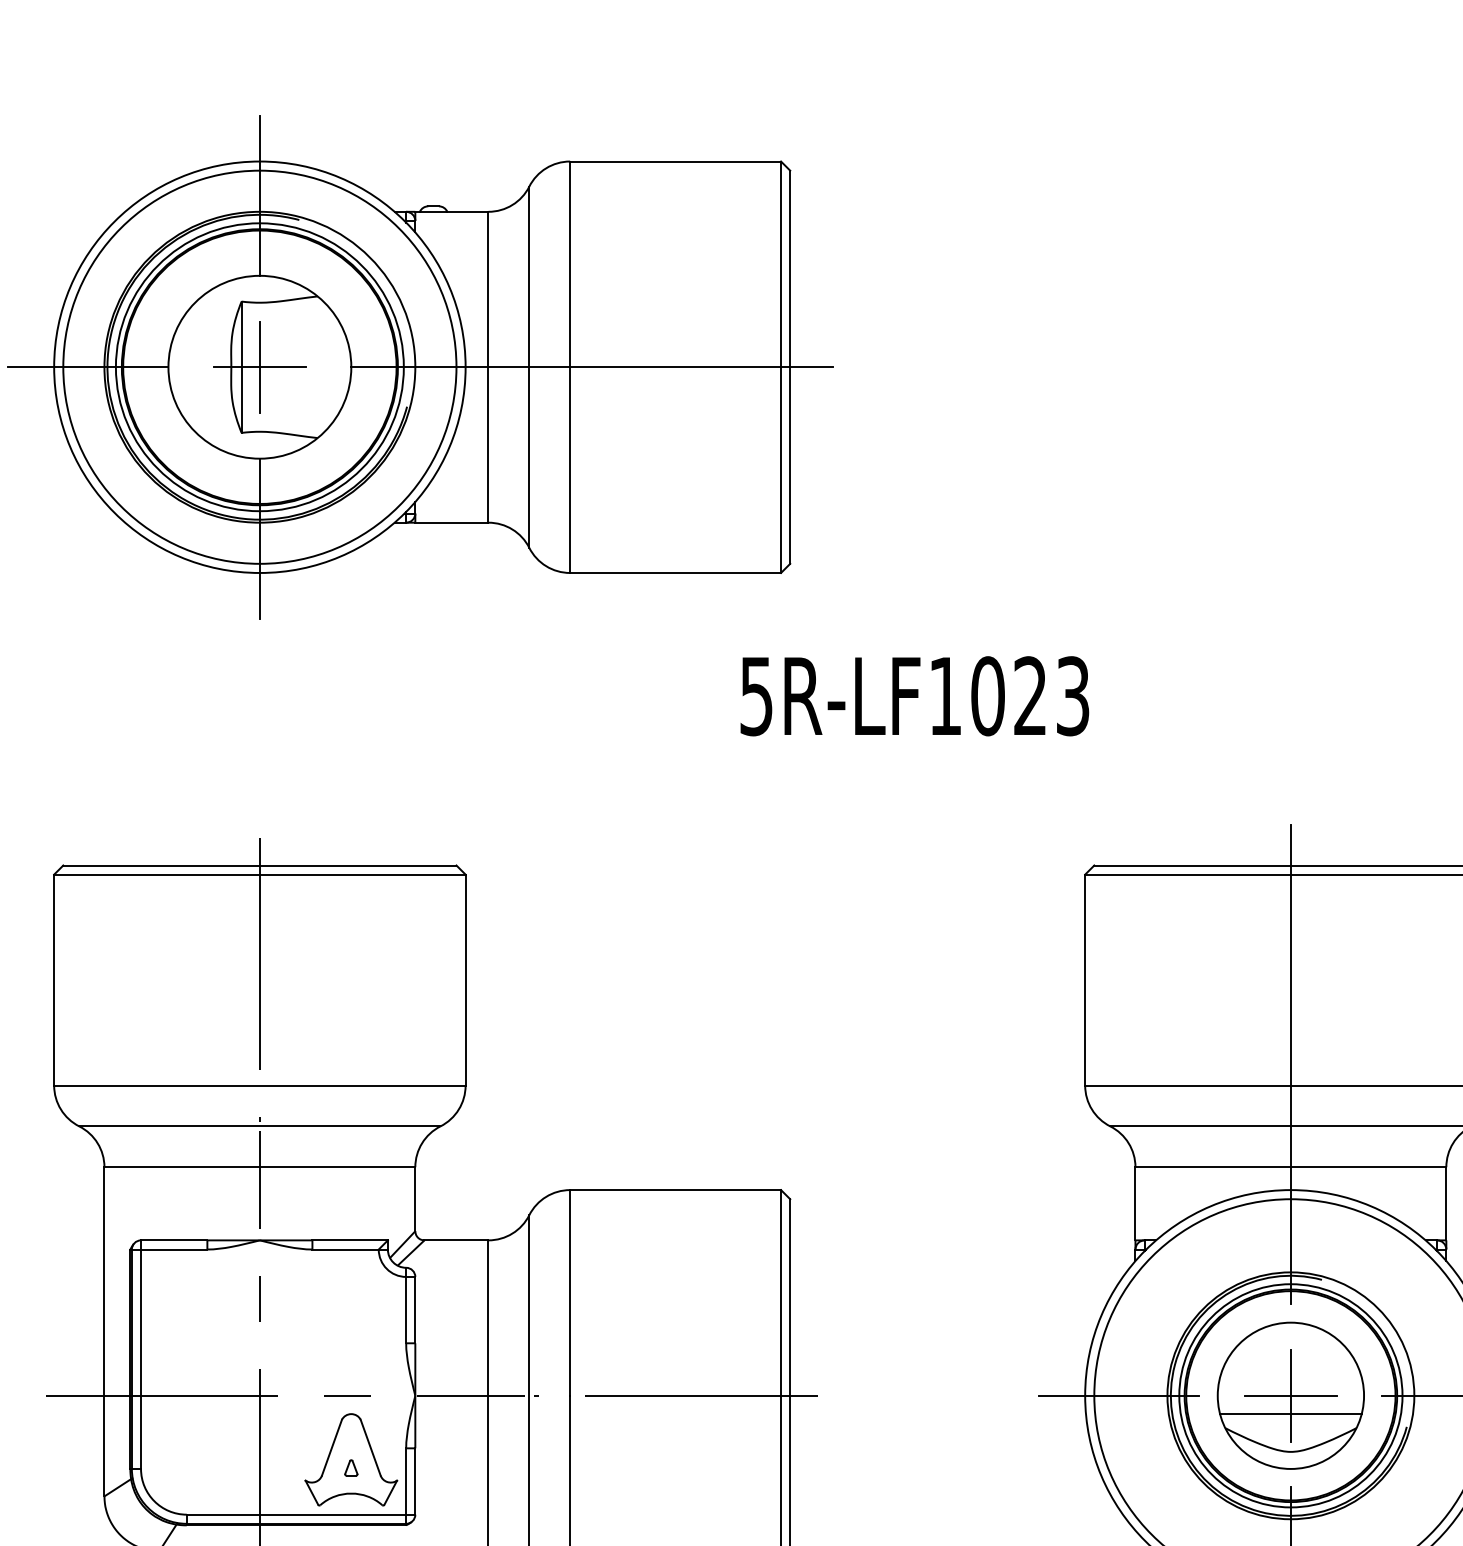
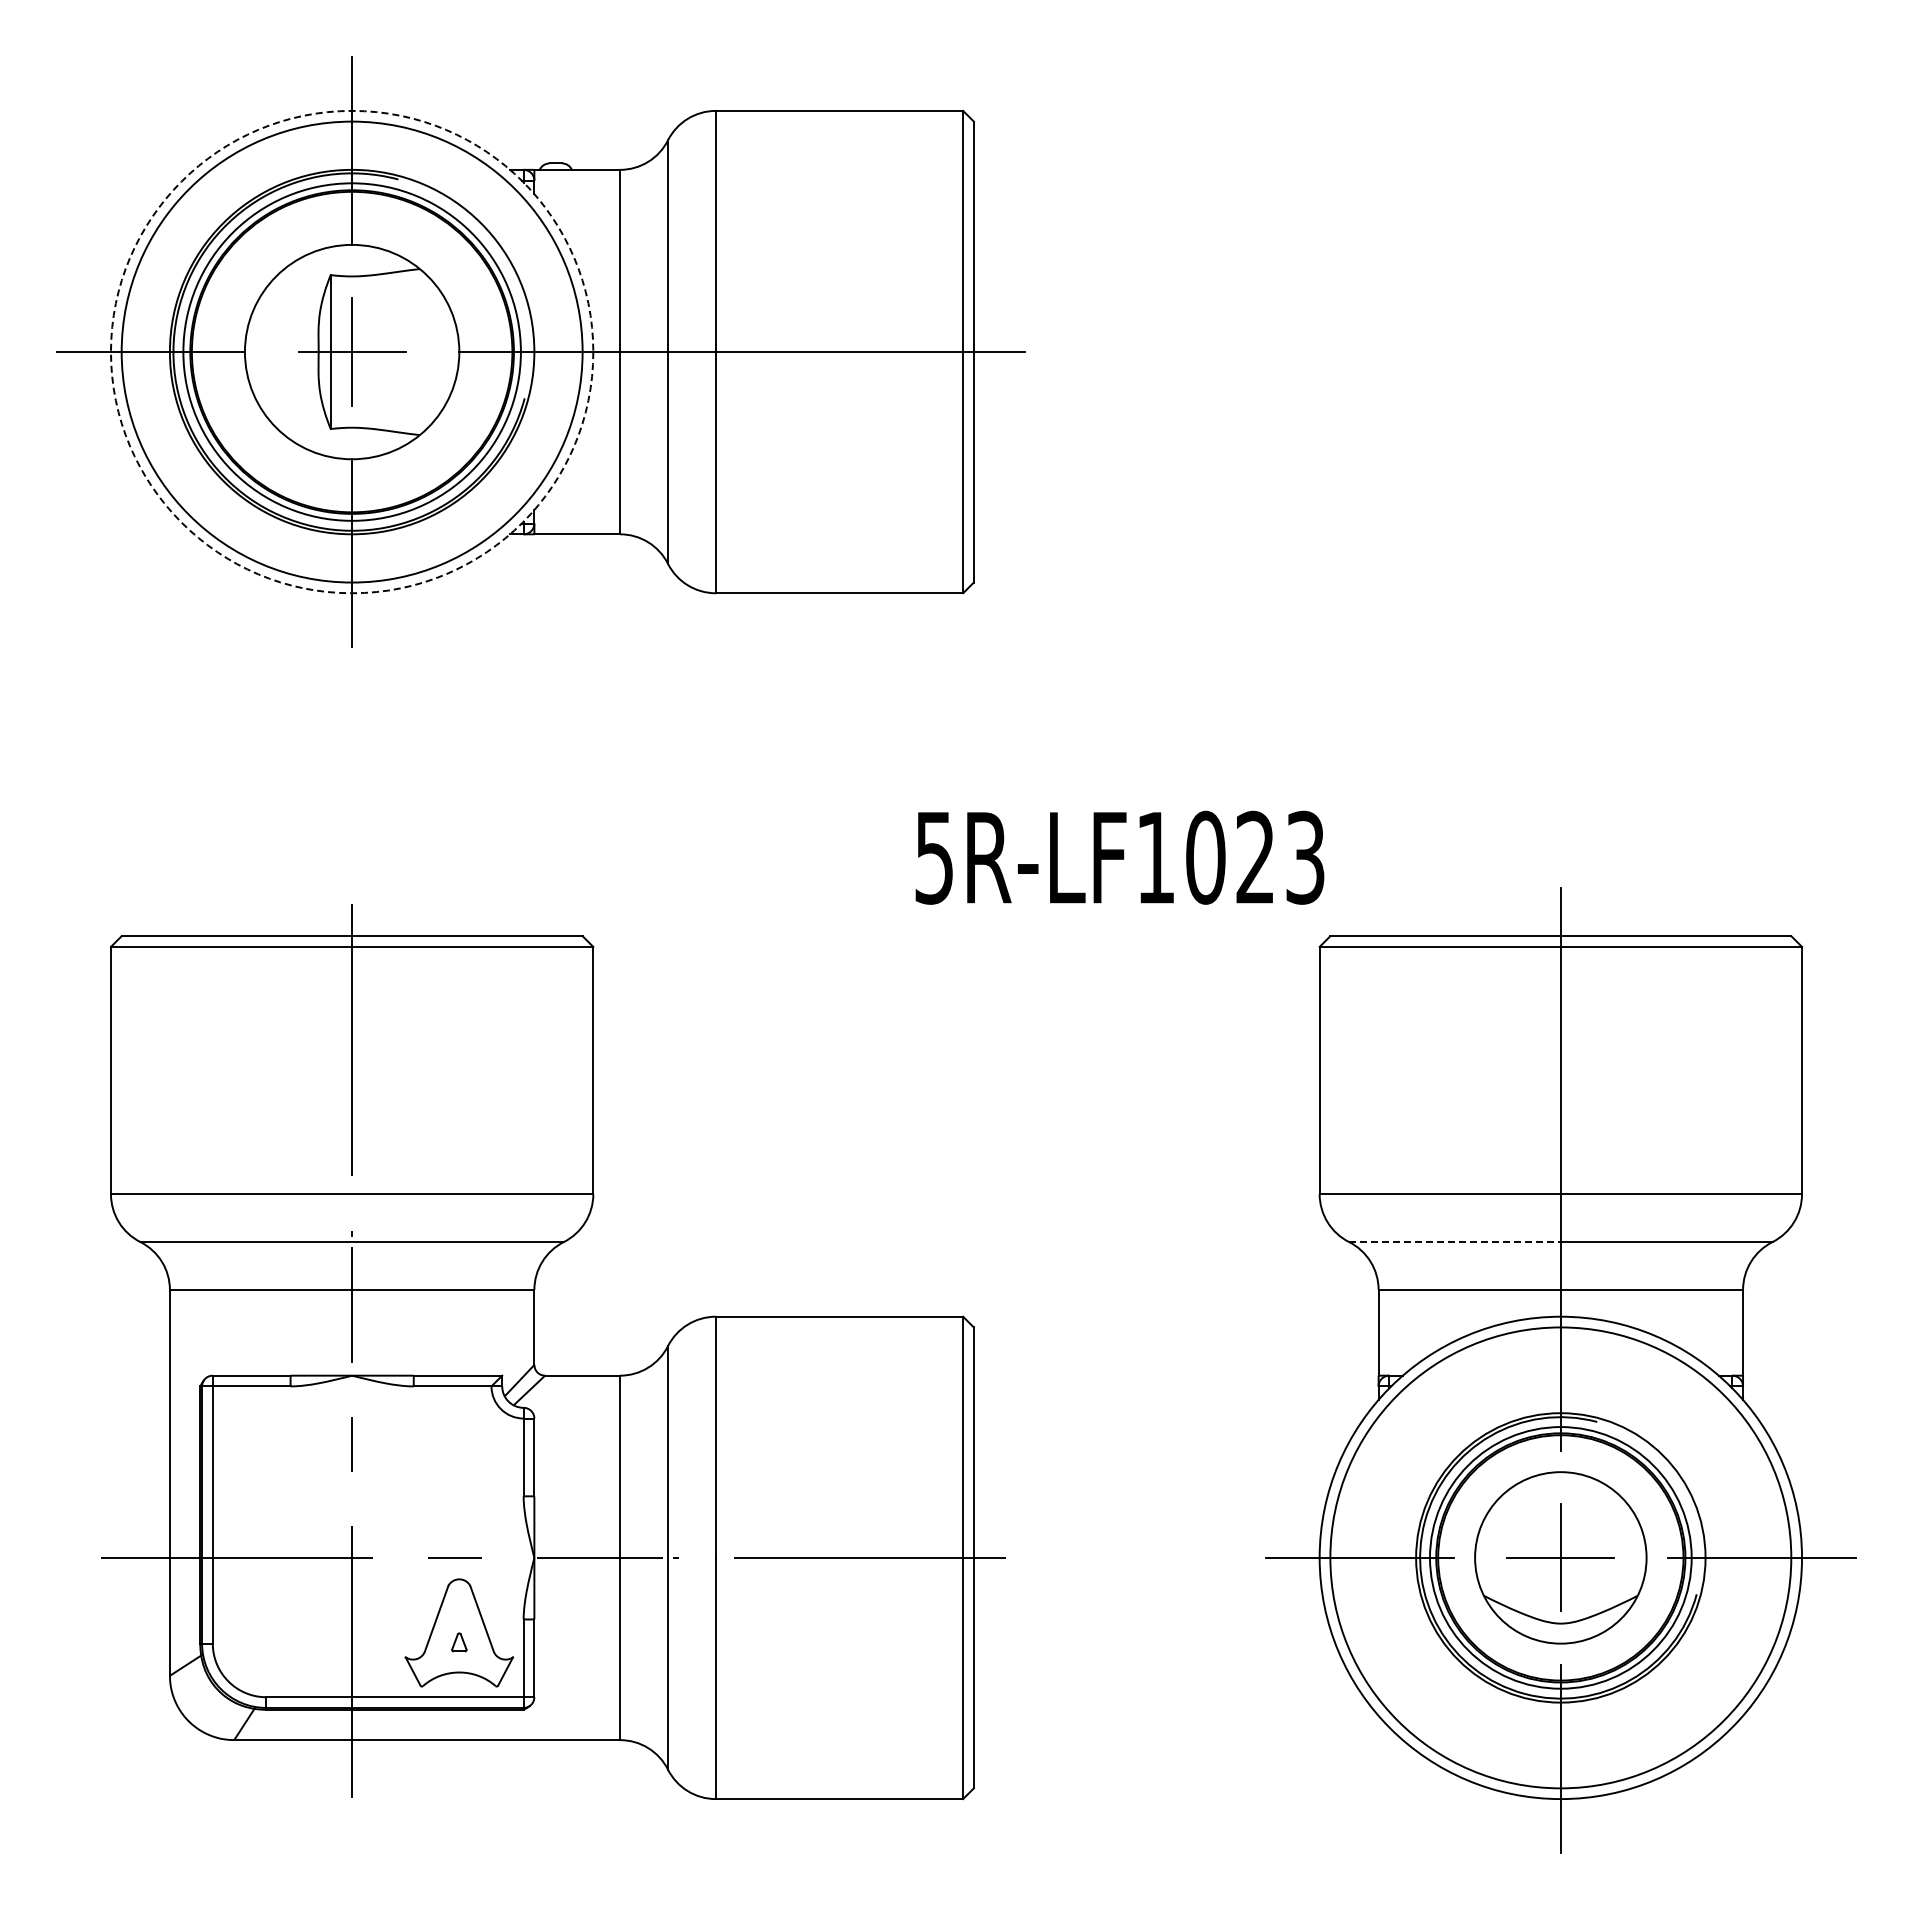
circle: (259, 366) -> (351, 351), solid -> dashed
text: (914, 696) -> (1119, 857), moved
line: (1200, 1126) -> (1454, 1242), solid -> dashed
line: (1290, 1414) -> (1560, 1579), removed

